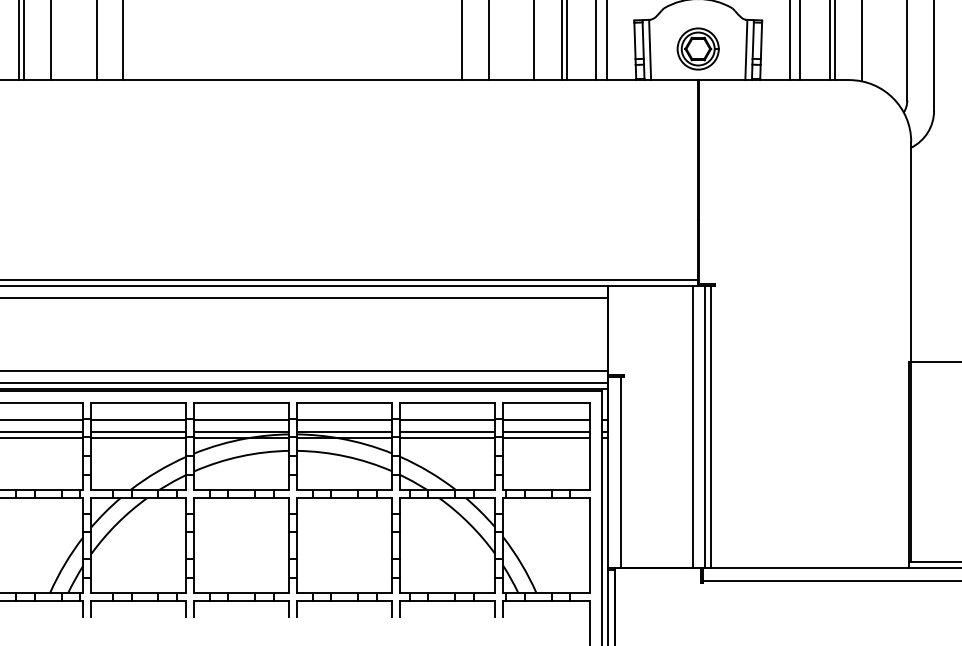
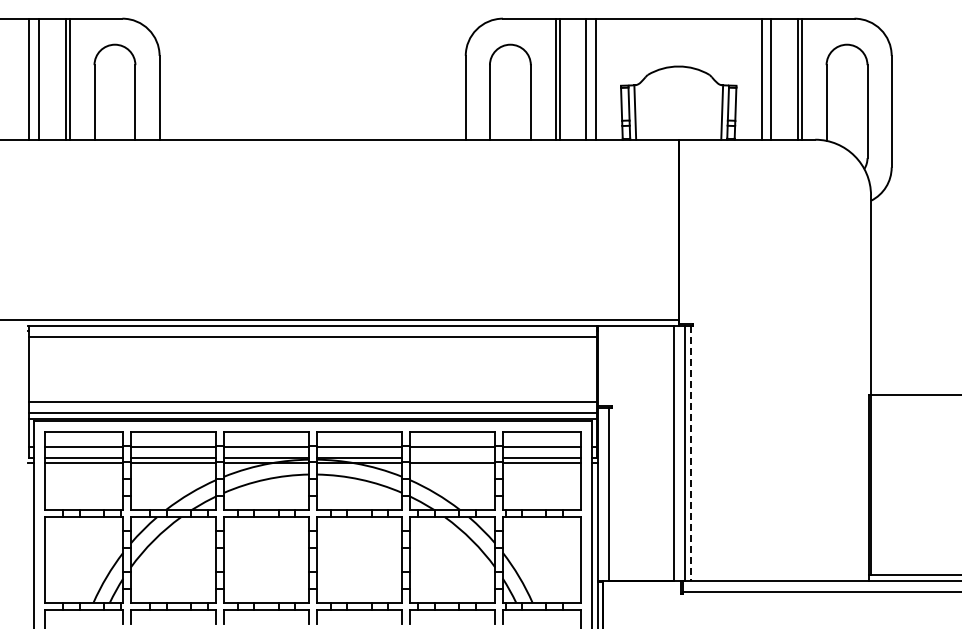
part: (697, 48) -> (678, 111), removed
line: (711, 427) -> (690, 453), solid -> dashed
line: (447, 432) -> (452, 457), removed

